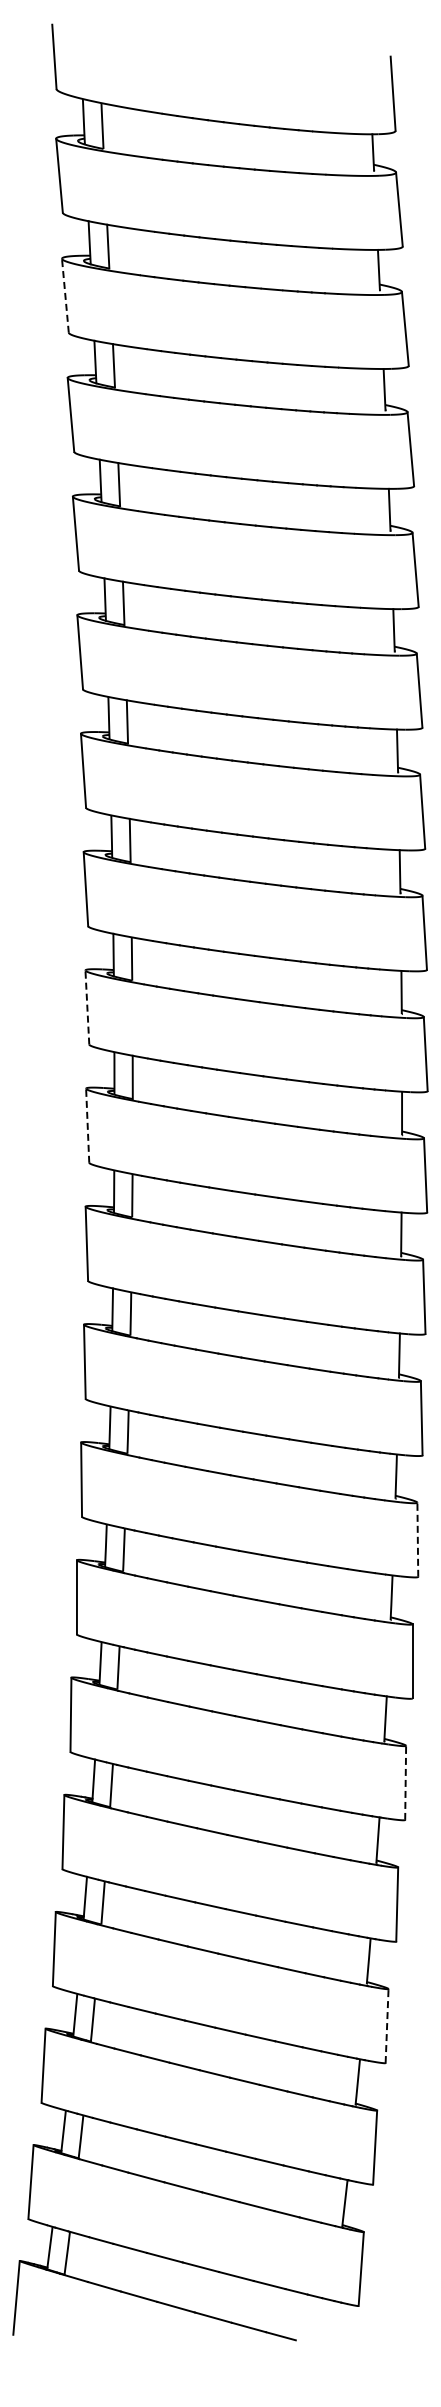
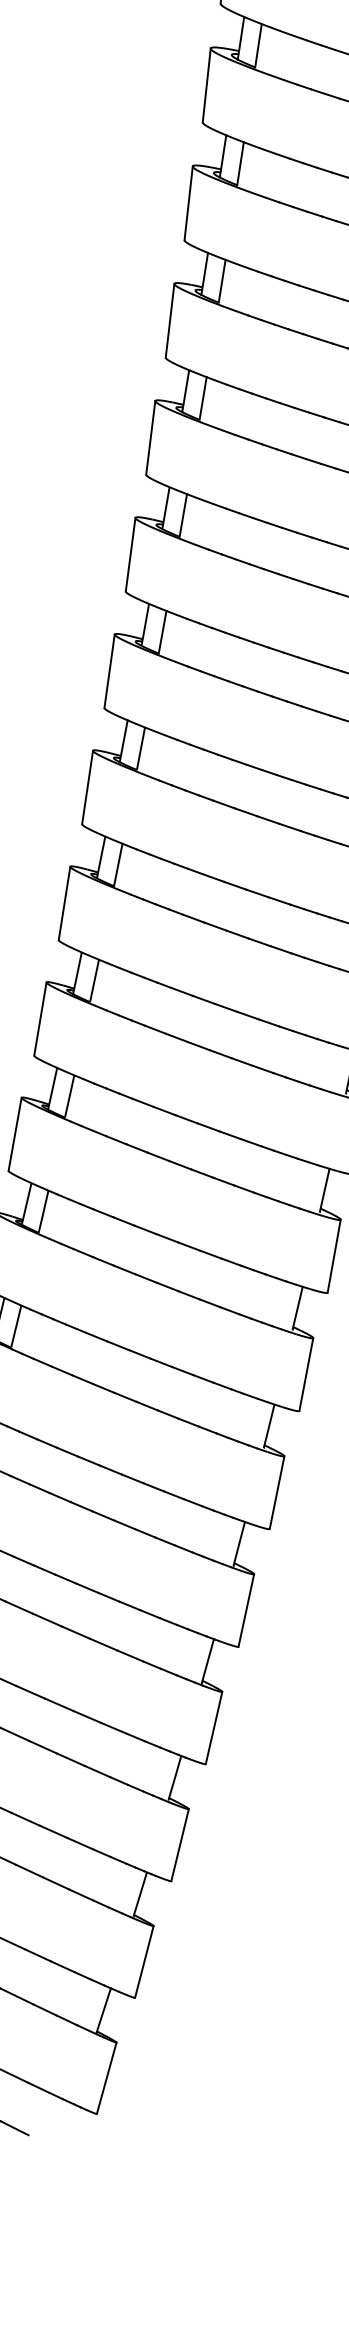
line: (65, 295) -> (206, 85), dashed -> solid
line: (87, 1007) -> (87, 787), dashed -> solid
line: (87, 1125) -> (64, 903), dashed -> solid
line: (417, 1539) -> (306, 1374), dashed -> solid
line: (405, 1782) -> (246, 1610), dashed -> solid
line: (387, 2025) -> (180, 1844), dashed -> solid

